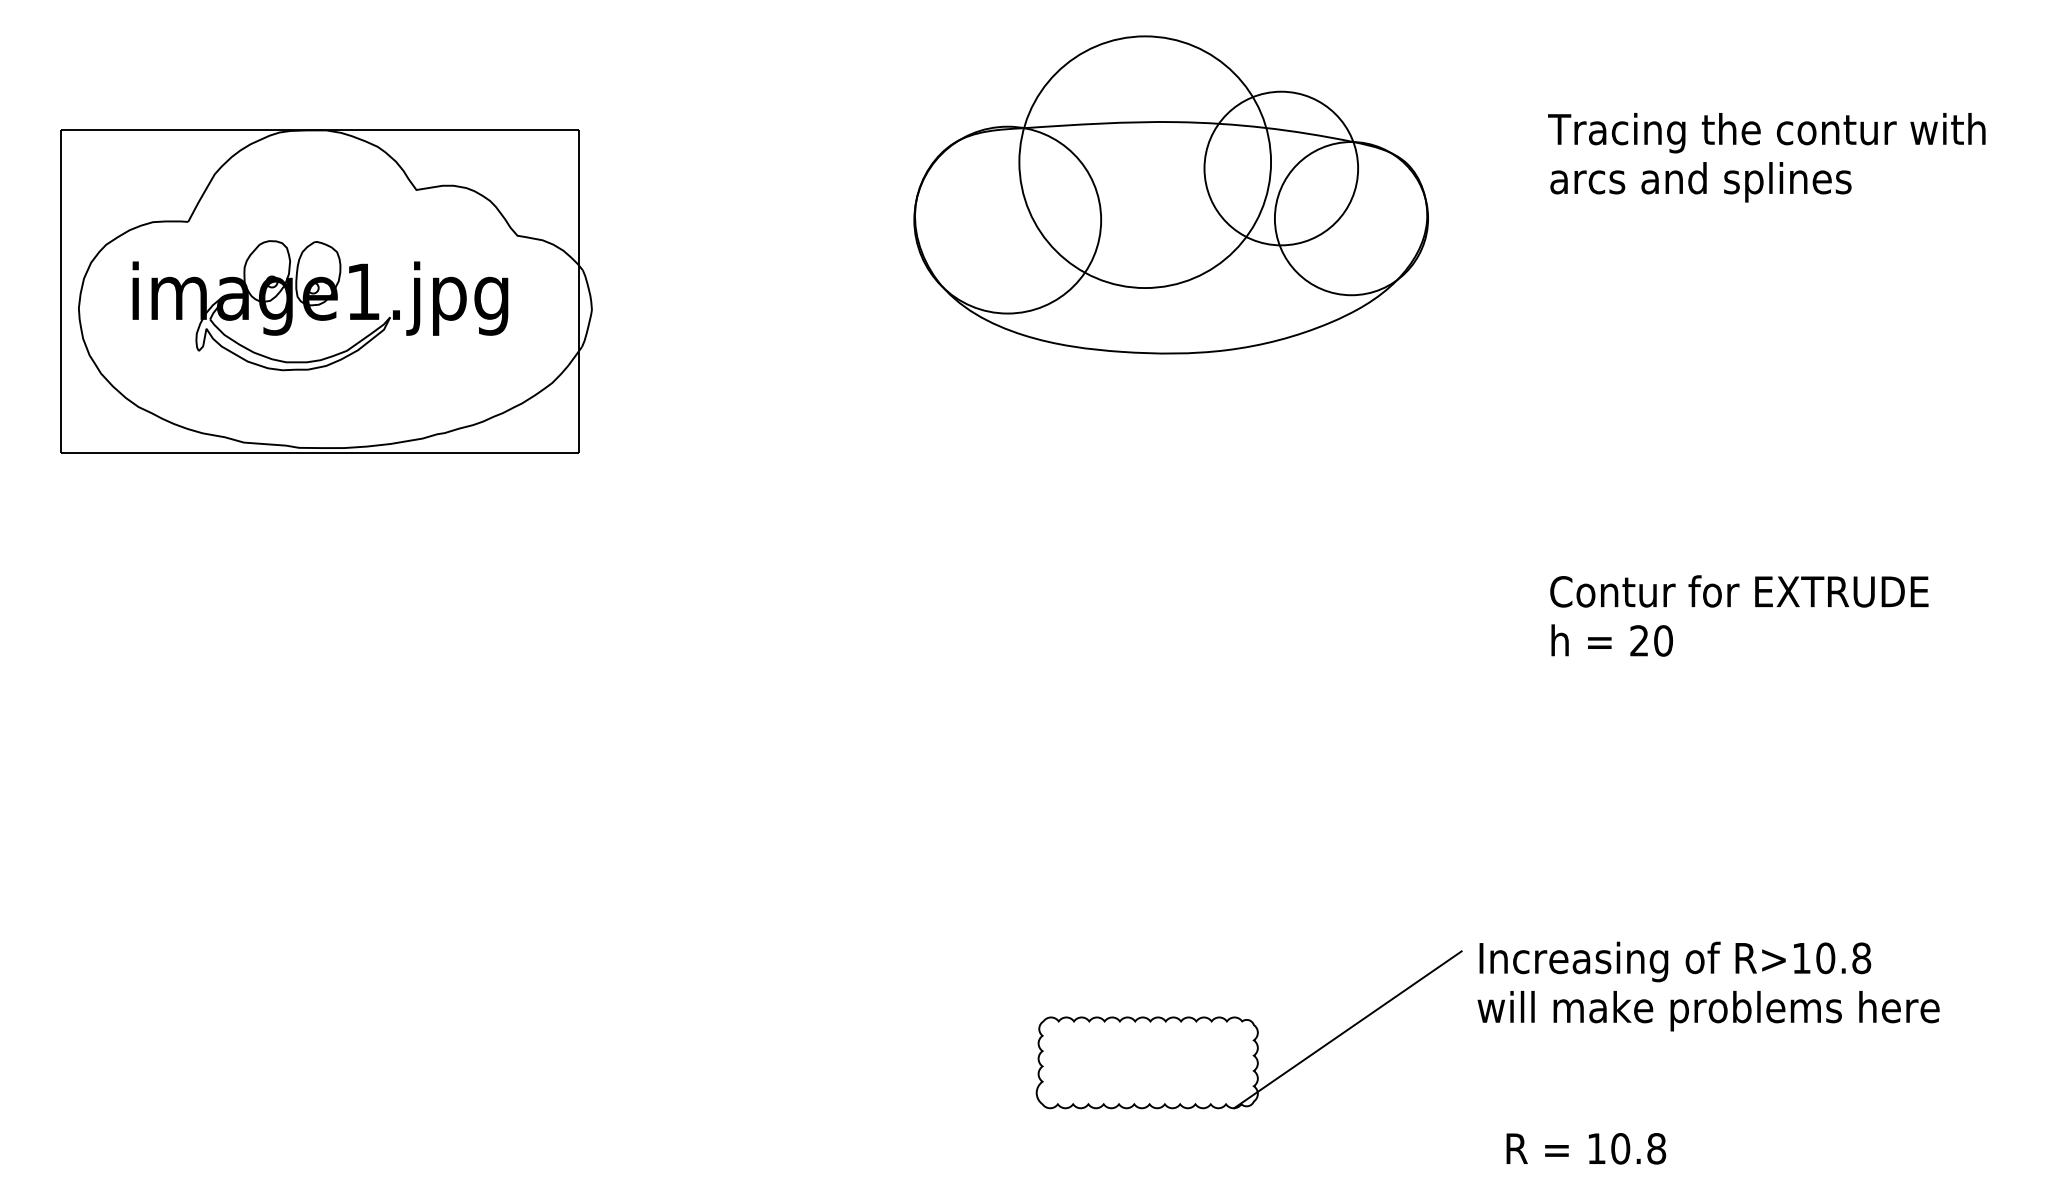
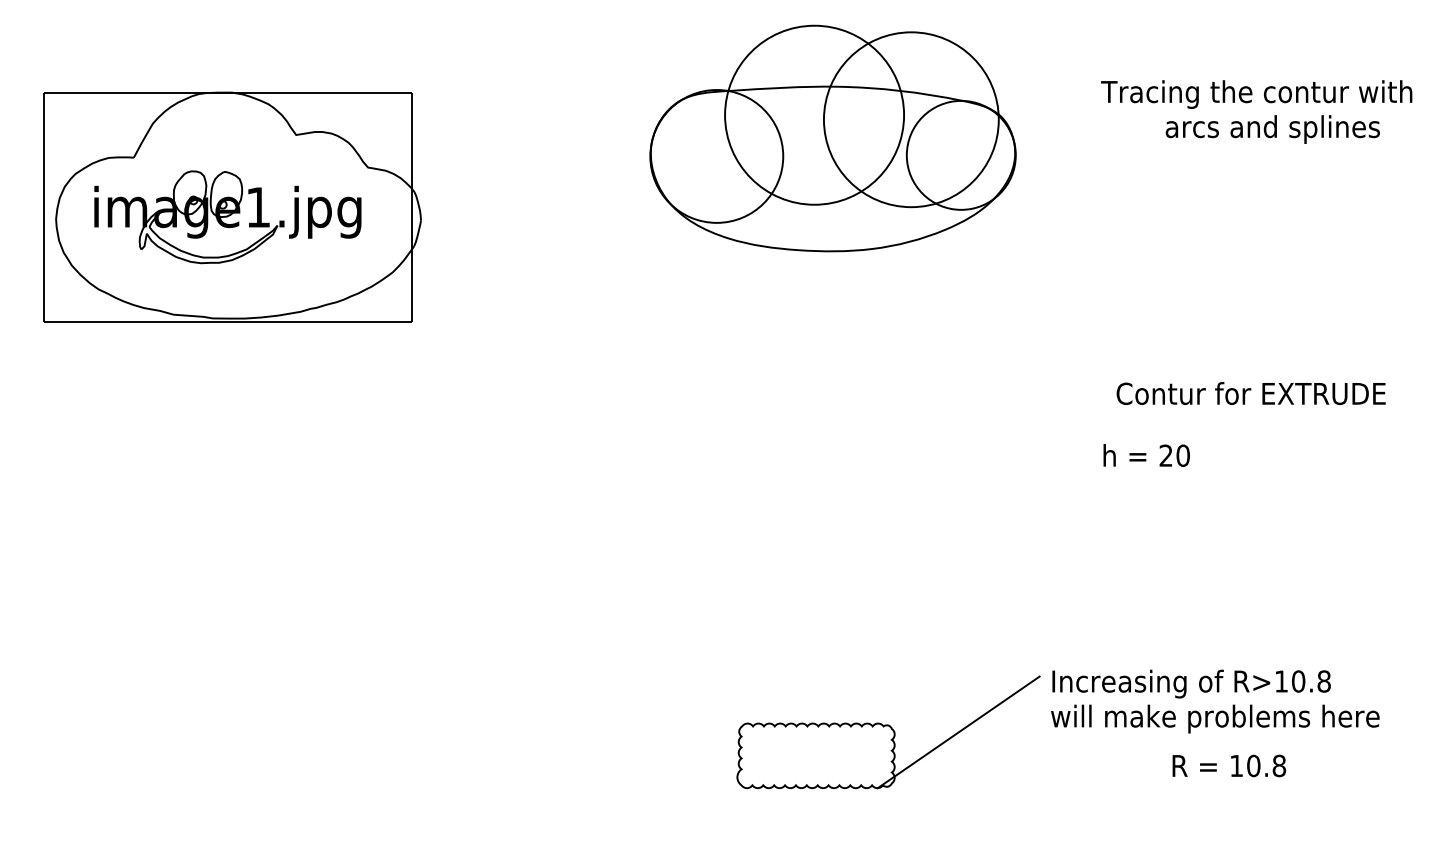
circle: (1281, 168) -> (911, 119), size x1.6
text: (1700, 182) -> (1272, 129), moved
text: (1738, 591) -> (1250, 393), moved
text: (1585, 1148) -> (1228, 765), moved

